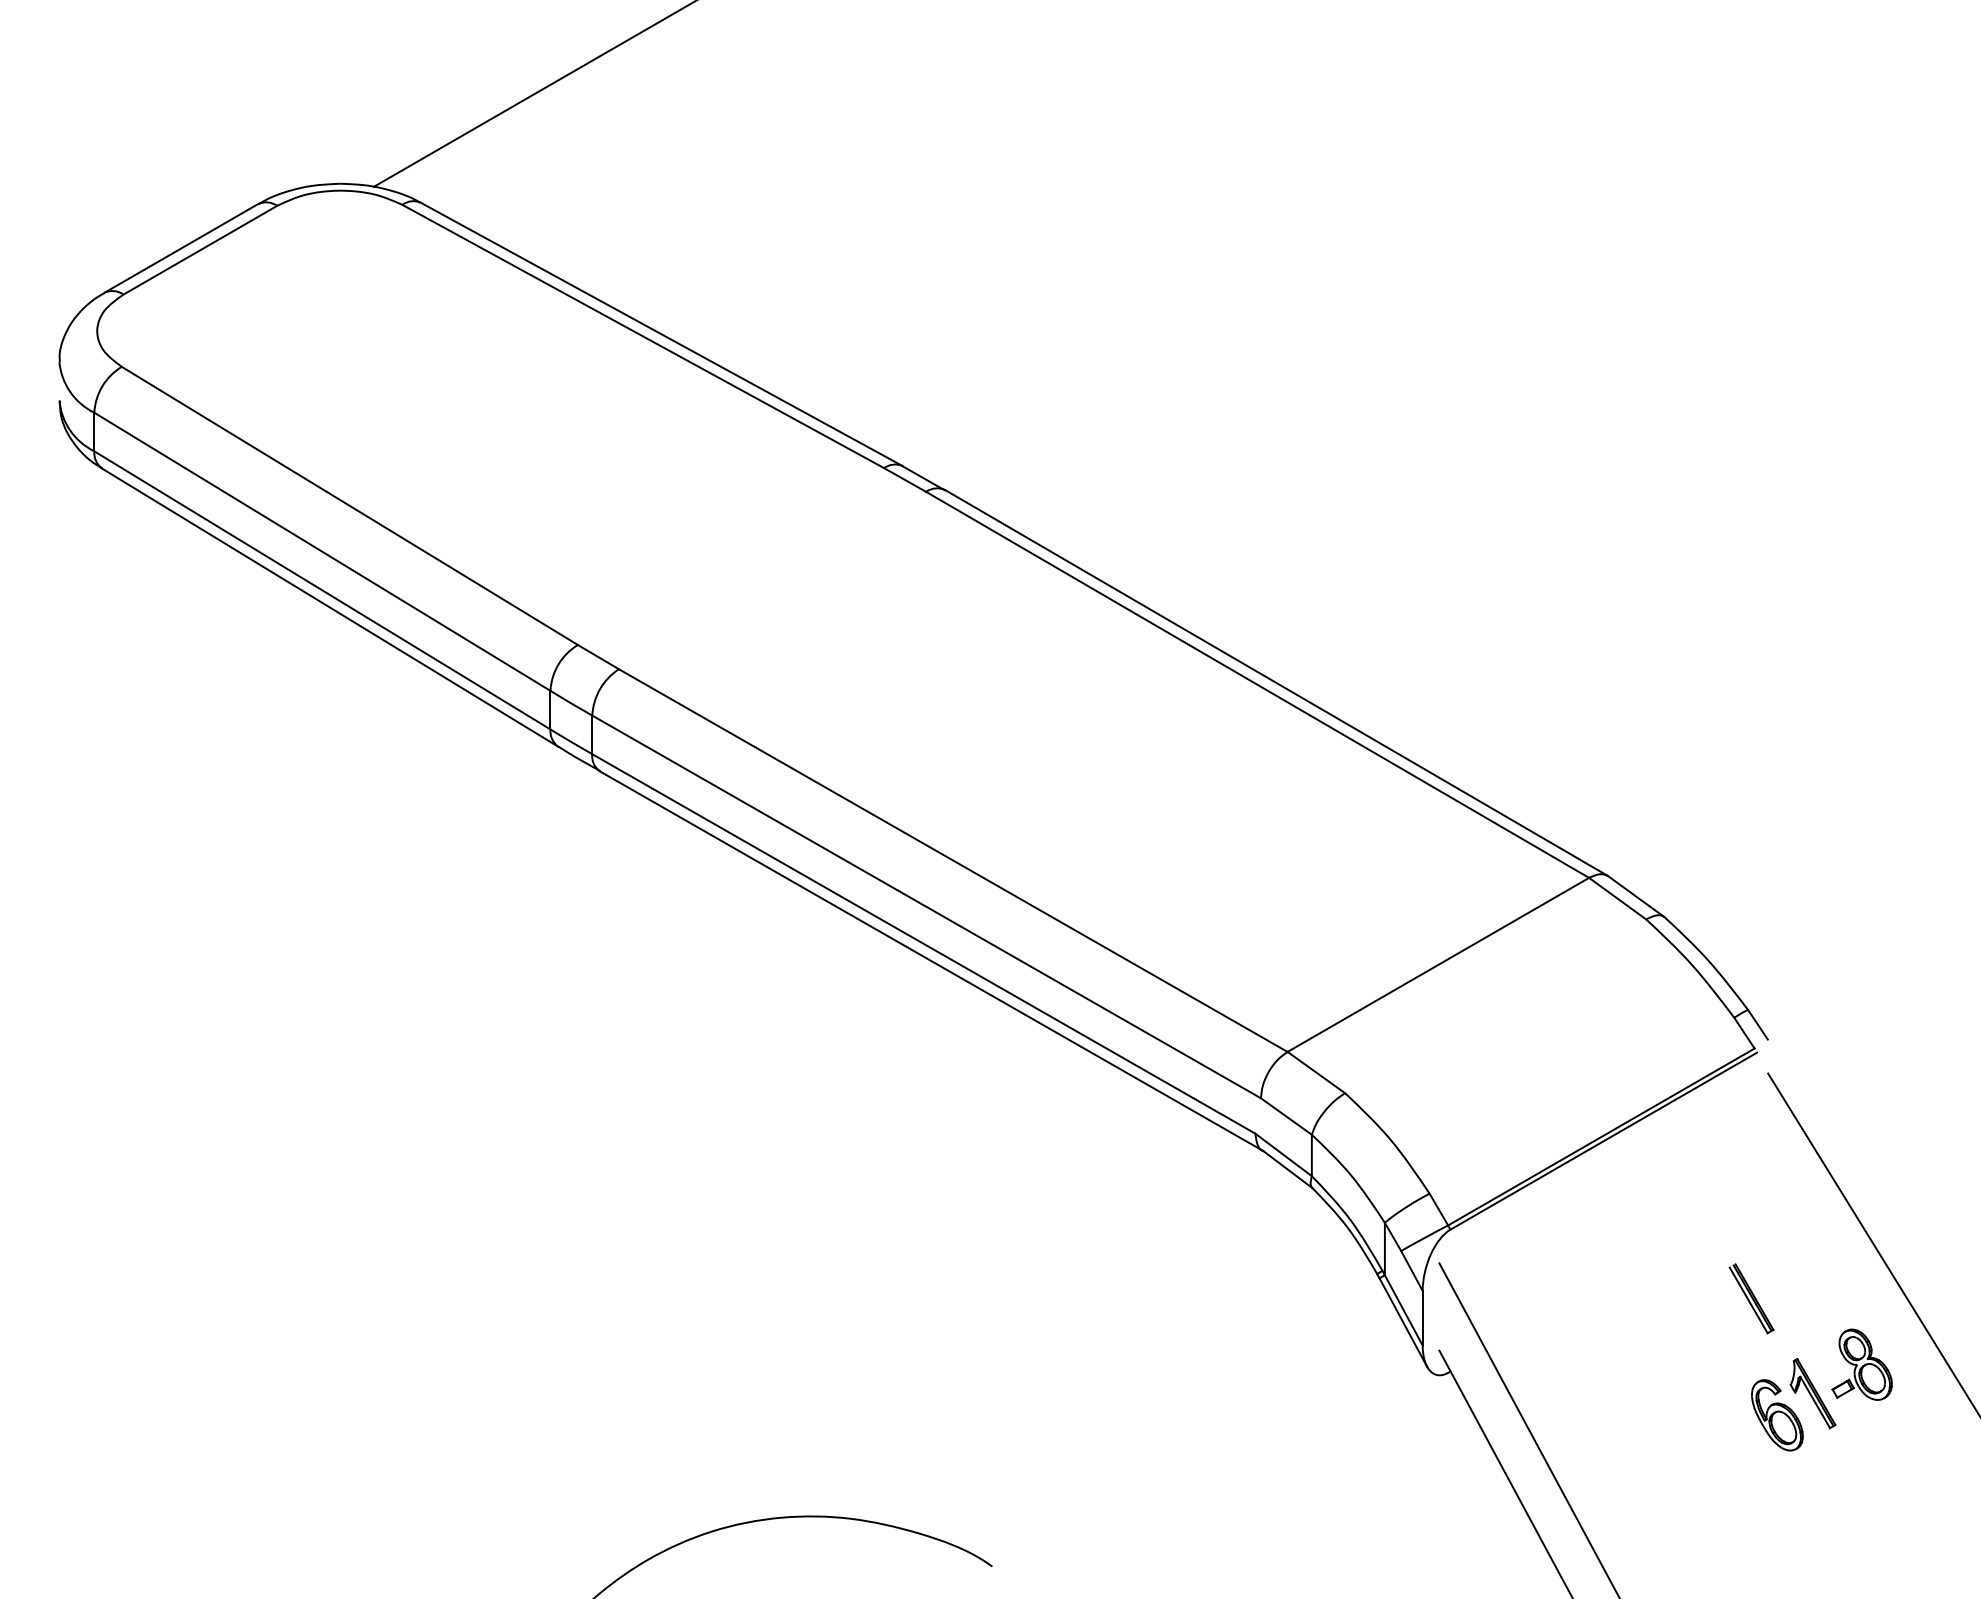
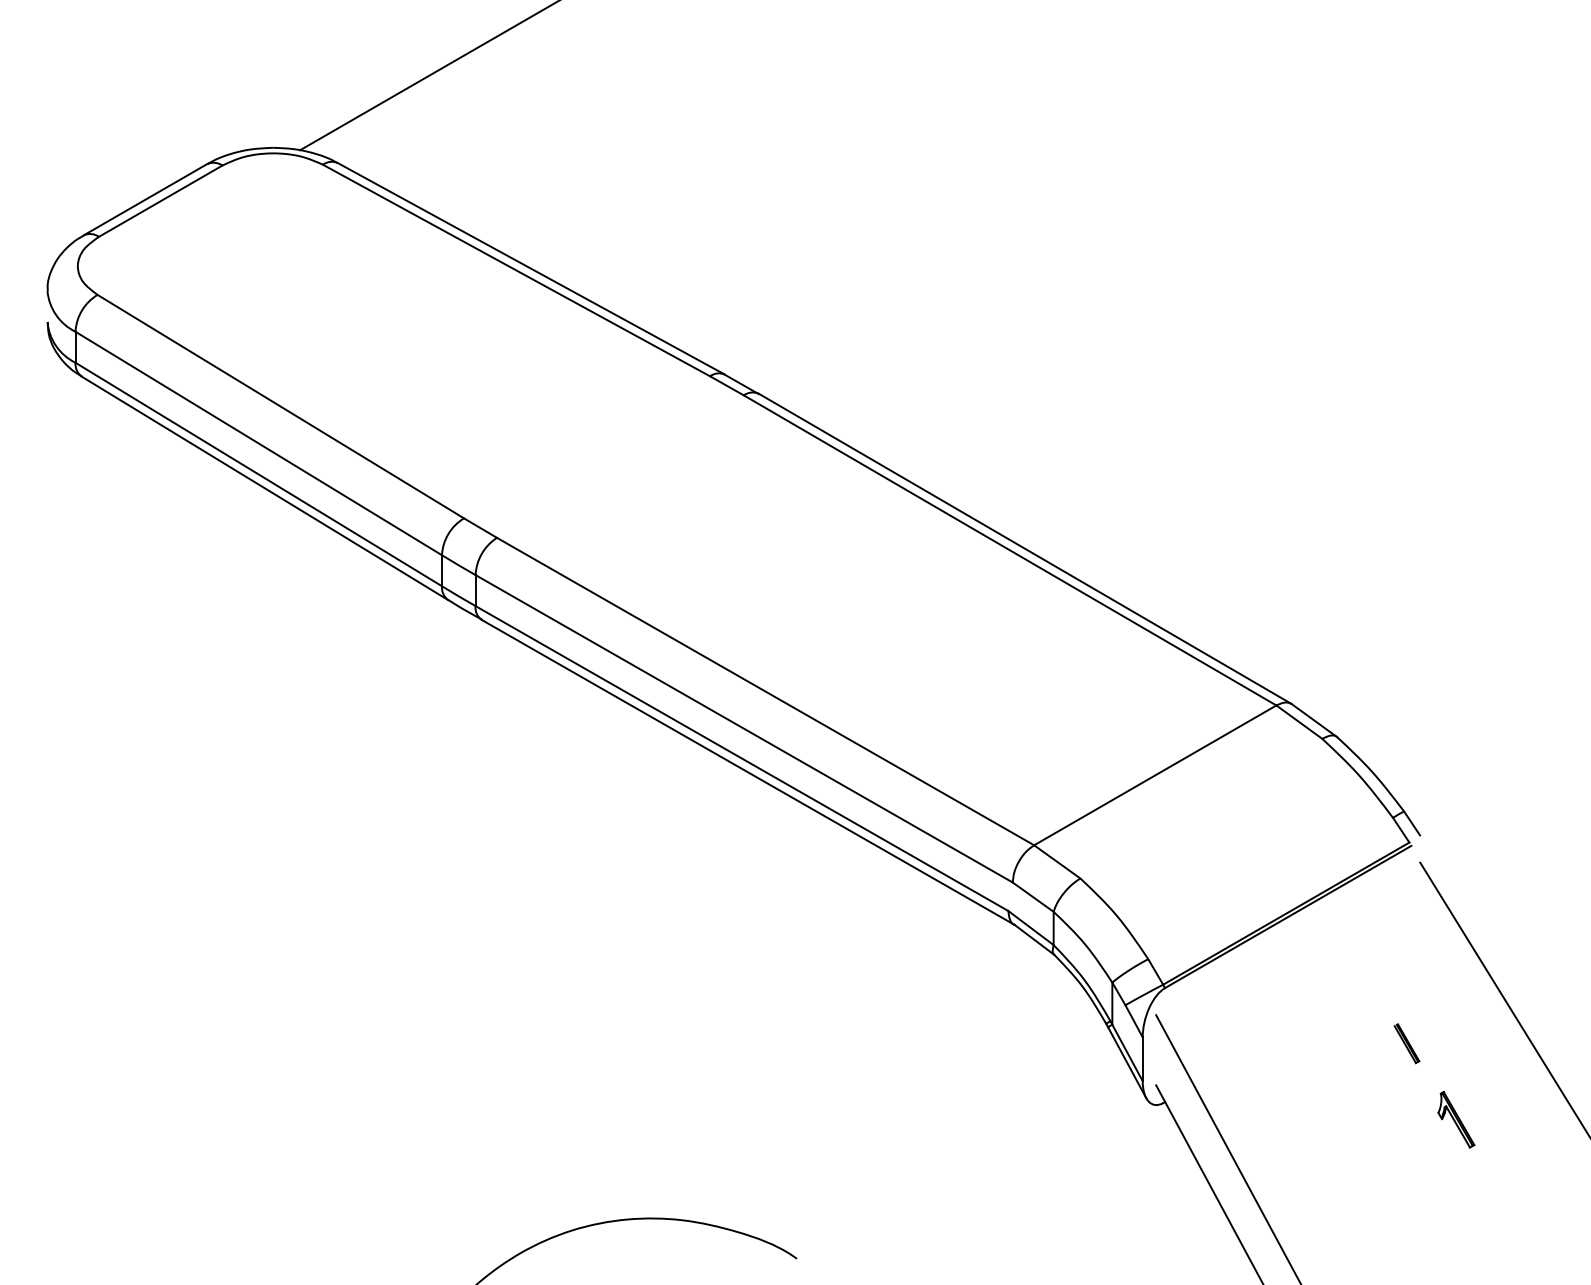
part: (1751, 1298) -> (1406, 1043), size x0.7
part: (1861, 1364) -> (1495, 1096), removed
part: (1777, 1415) -> (1427, 1137), removed

